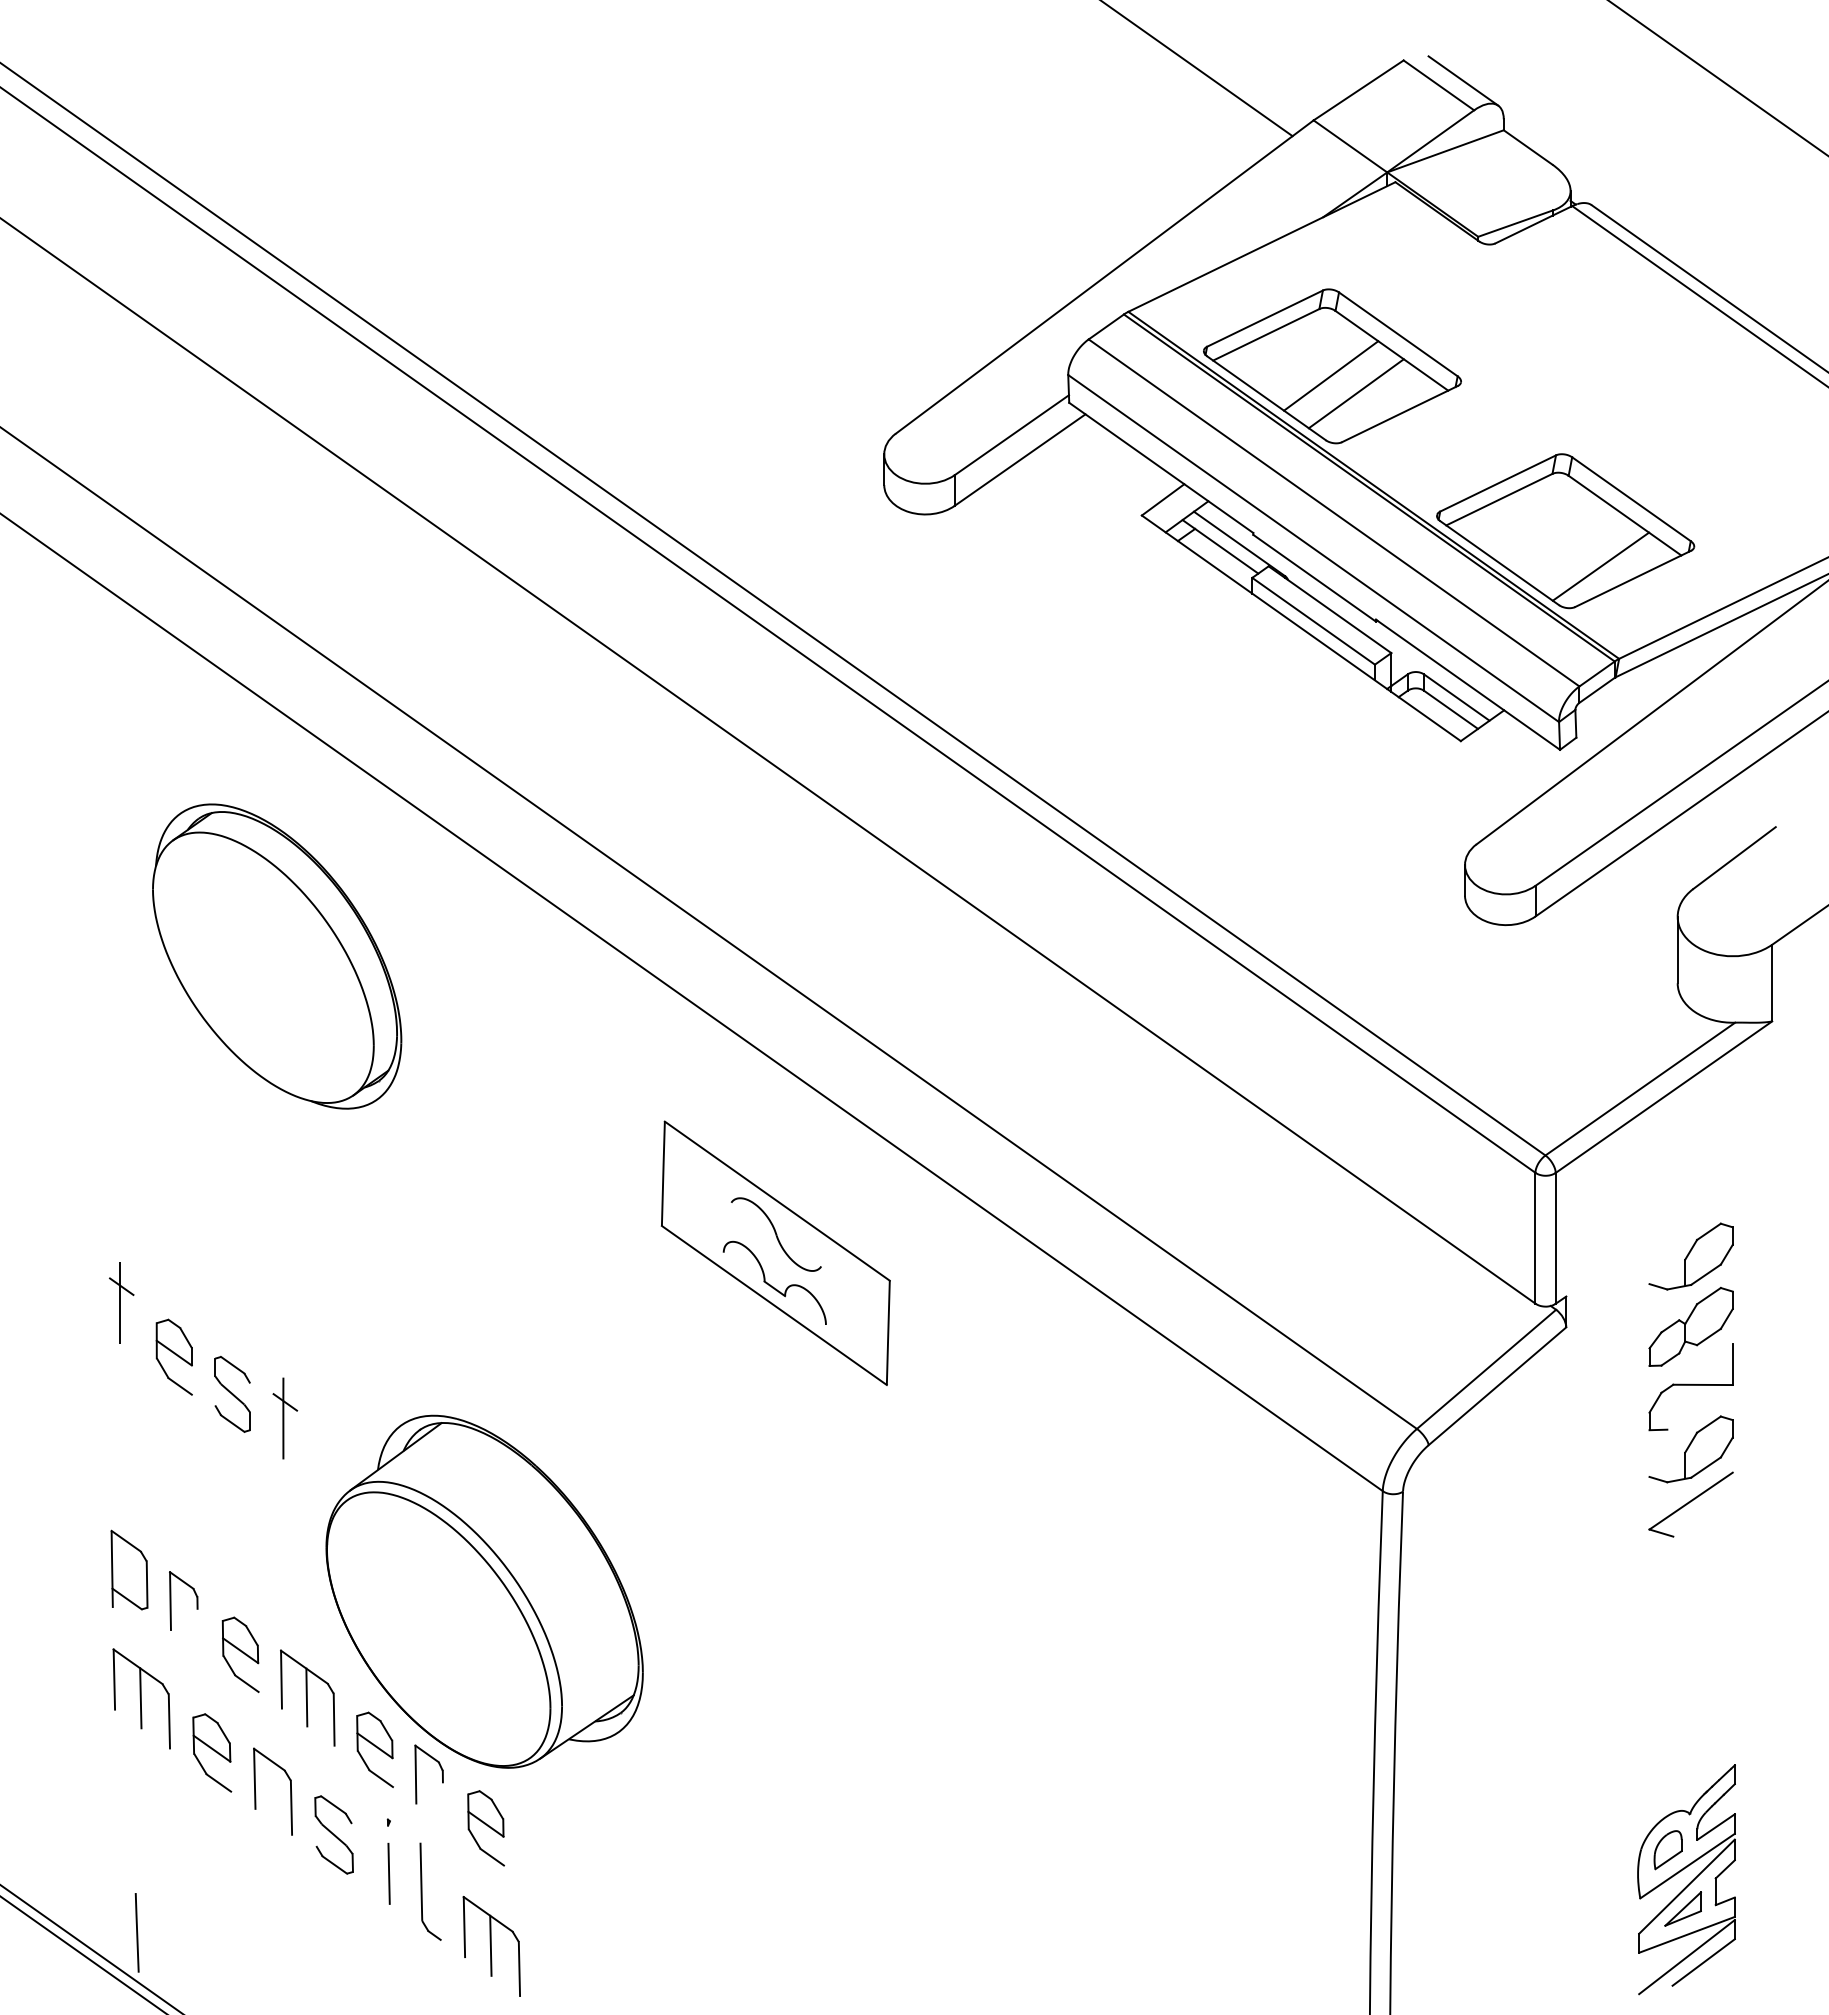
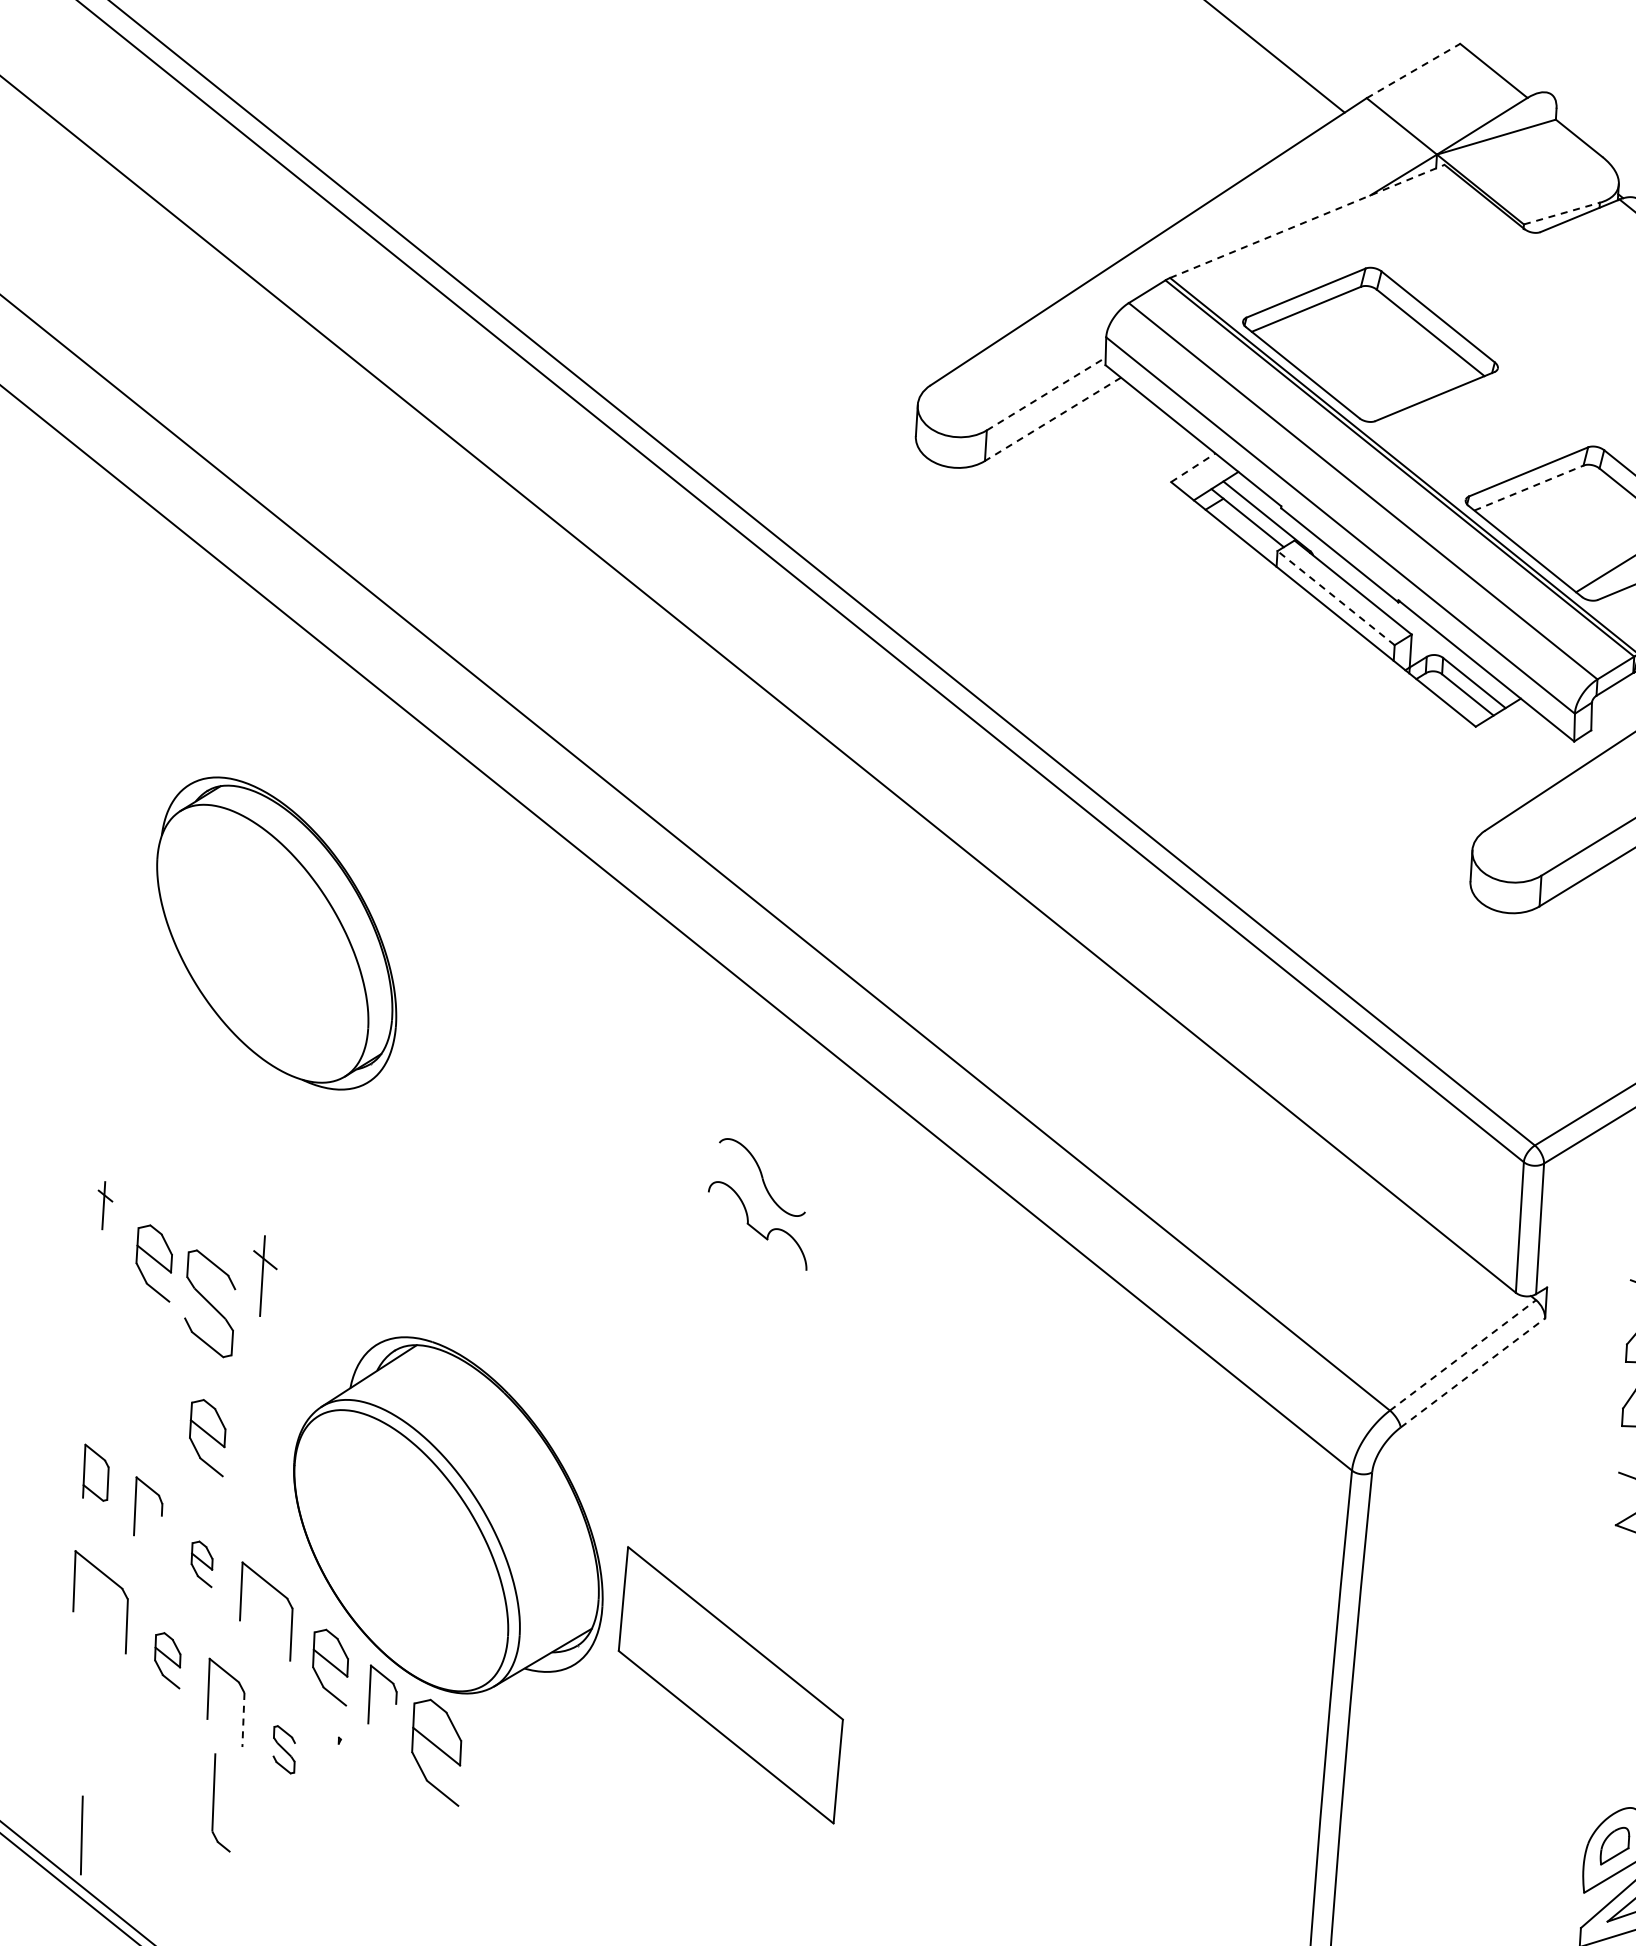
line: (1463, 80) -> (1518, 67), removed
line: (1359, 90) -> (1414, 71), solid -> dashed
line: (1515, 223) -> (1561, 213), solid -> dashed
line: (1262, 246) -> (1307, 220), solid -> dashed
line: (1331, 375) -> (1368, 353), removed
line: (1355, 393) -> (1391, 373), removed
line: (1011, 435) -> (1045, 394), solid -> dashed
line: (1020, 460) -> (1053, 419), solid -> dashed
line: (1163, 499) -> (1193, 467), solid -> dashed
line: (1499, 499) -> (1529, 487), solid -> dashed
line: (1313, 620) -> (1336, 597), solid -> dashed
part: (277, 956) -> (277, 933), moved
part: (775, 1252) -> (730, 1684), moved
part: (121, 1302) -> (104, 1205), size x0.6
line: (1486, 1369) -> (1462, 1355), solid -> dashed
line: (1497, 1385) -> (1472, 1372), solid -> dashed
part: (232, 1394) -> (209, 1303), size x1.4
part: (285, 1418) -> (264, 1276), moved
part: (237, 1527) -> (206, 1436), added
part: (129, 1569) -> (96, 1472), size x0.7
part: (240, 1654) -> (201, 1563), size x0.6
line: (306, 1697) -> (265, 1610), removed
line: (140, 1698) -> (99, 1601), removed
part: (212, 1752) -> (167, 1660), size x0.7
line: (291, 1808) -> (243, 1720), solid -> dashed
part: (485, 1828) -> (435, 1752), size x1.4
part: (333, 1834) -> (283, 1749), size x0.6
line: (388, 1873) -> (336, 1791), removed
part: (422, 1891) -> (214, 1802), moved
part: (491, 1946) -> (434, 1870), removed

